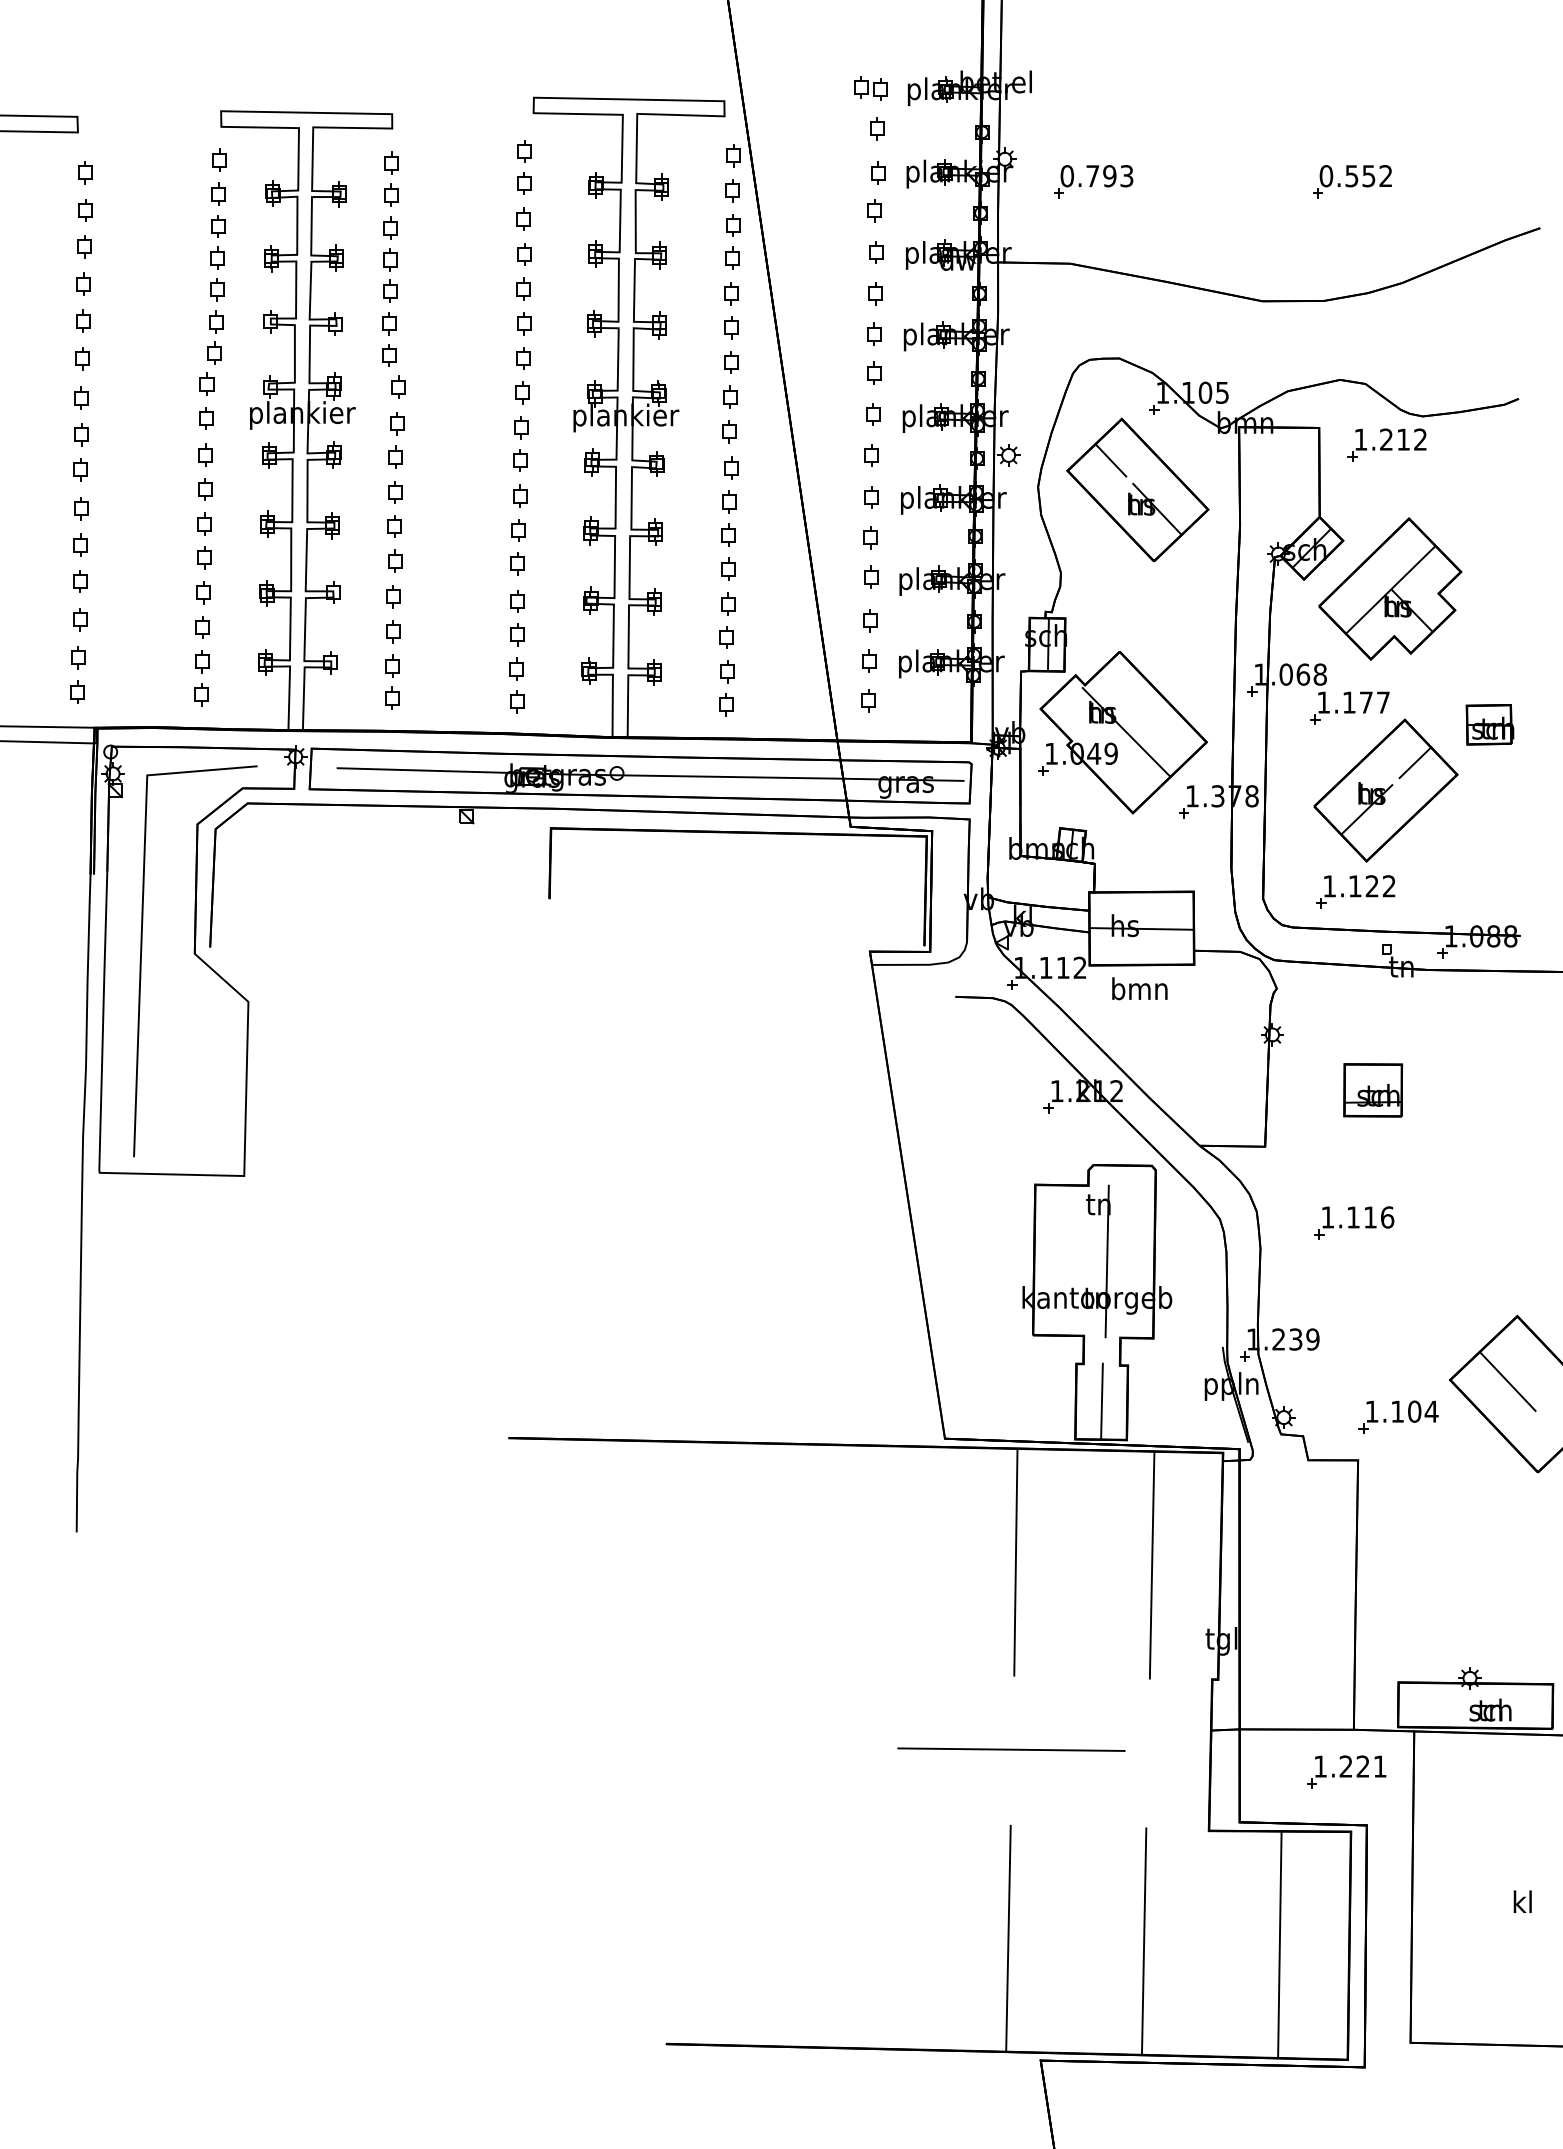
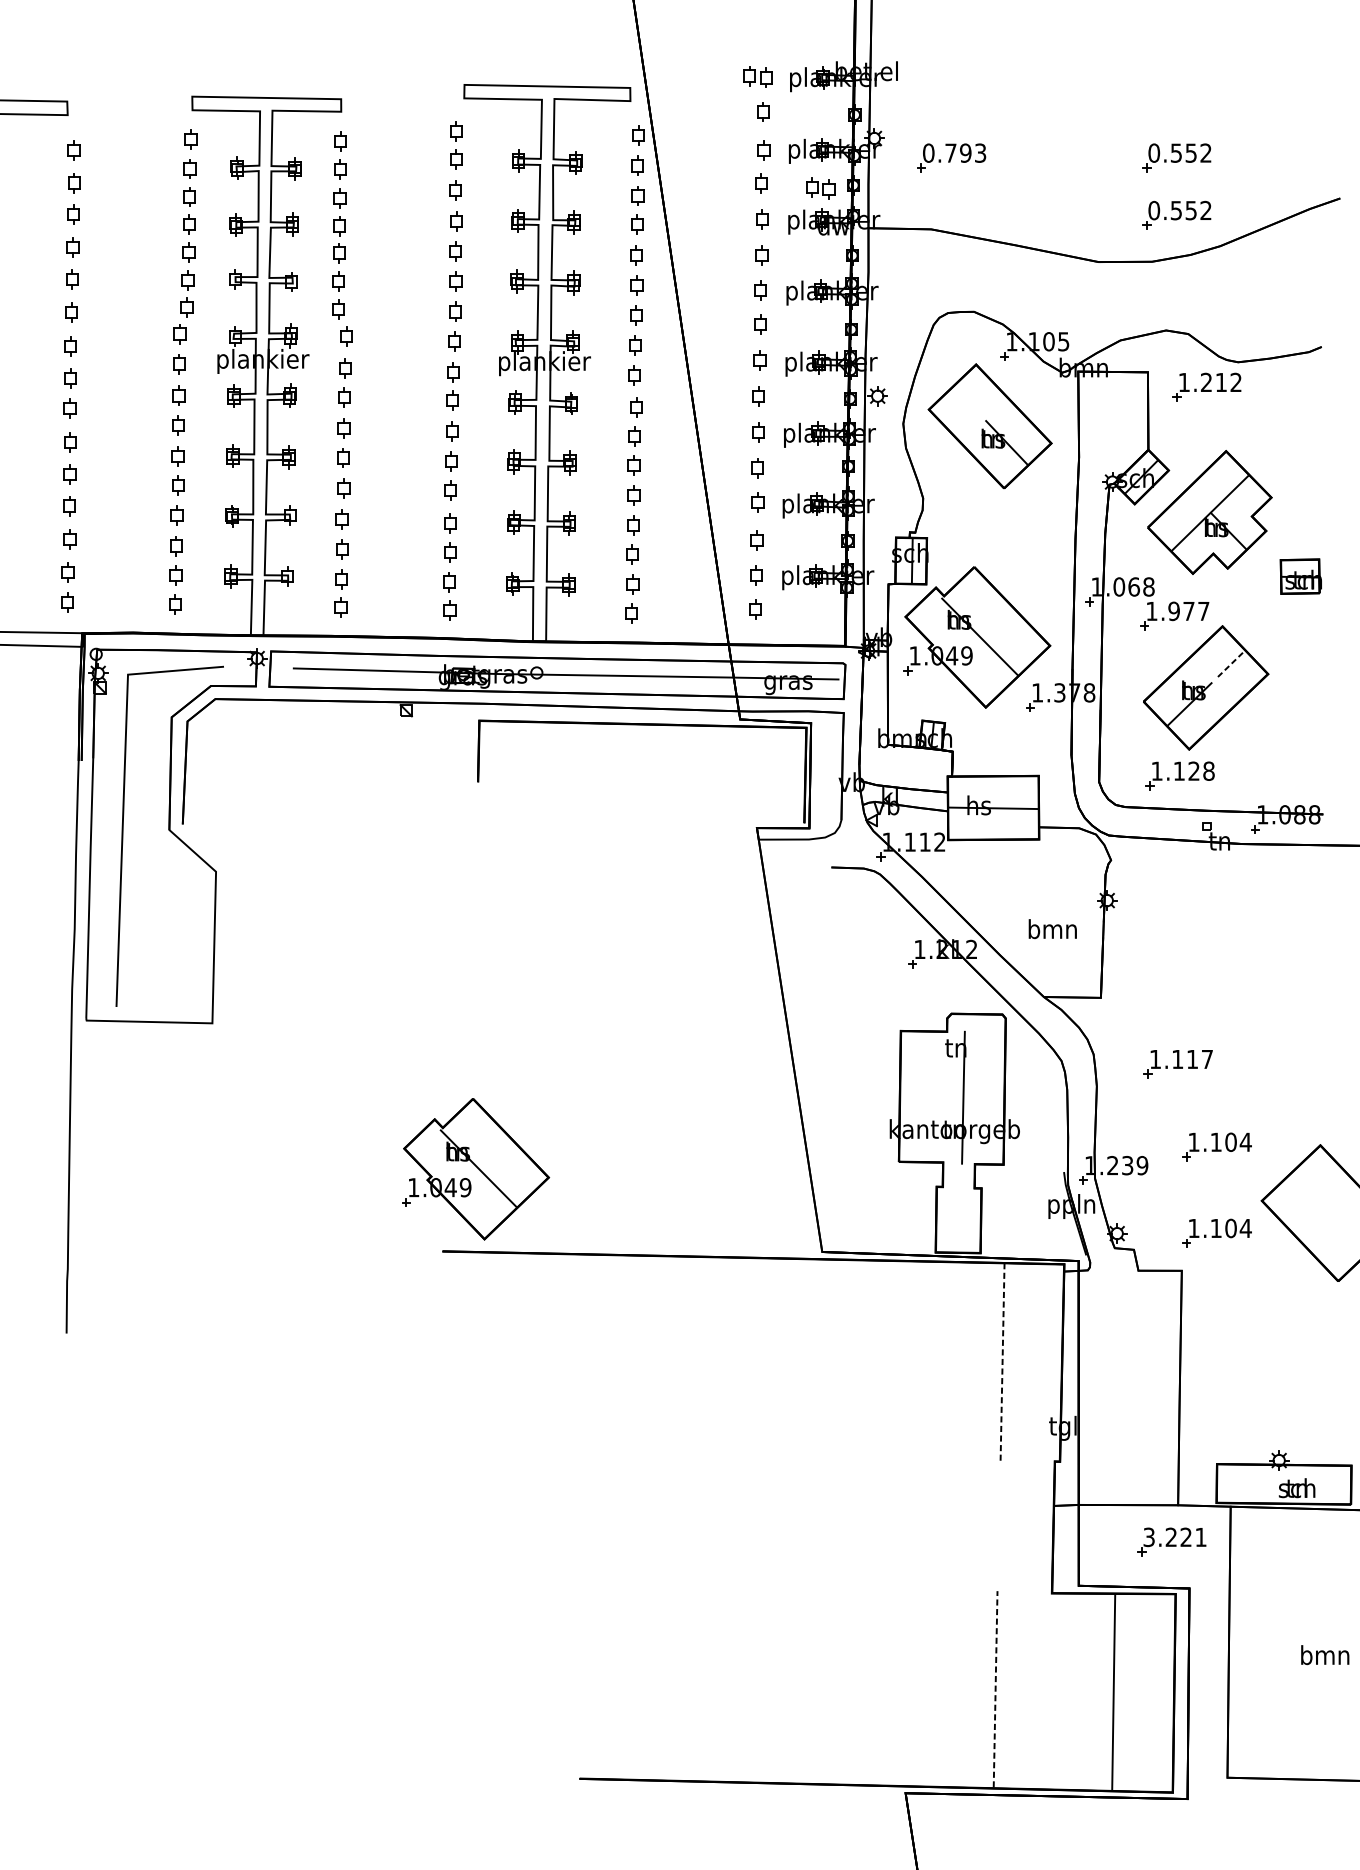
part: (942, 216) -> (820, 188), added
part: (1352, 247) -> (1176, 215), added
line: (1111, 460) -> (967, 400), removed
text: (1348, 702) -> (1173, 611), 1.177 -> 1.977
part: (1489, 724) -> (1300, 576), moved
line: (1415, 763) -> (1231, 664), solid -> dashed
text: (1388, 886) -> (1208, 771), 1.122 -> 1.128
text: (1139, 988) -> (1052, 928), moved
part: (1373, 1090) -> (1195, 948), removed
text: (1387, 1217) -> (1207, 1059), 1.116 -> 1.117
part: (1398, 1317) -> (1216, 1146), added
part: (546, 1343) -> (475, 1169), added
line: (1507, 1381) -> (1311, 1202), removed
line: (1101, 1400) -> (958, 1218), removed
line: (1015, 1562) -> (883, 1359), removed
line: (1152, 1564) -> (1002, 1361), solid -> dashed
line: (1011, 1749) -> (880, 1522), removed
text: (1320, 1766) -> (1149, 1537), 1.221 -> 3.221
text: (1522, 1901) -> (1324, 1654), kl -> bmn
line: (1008, 1937) -> (877, 1686), removed
line: (1144, 1941) -> (995, 1689), solid -> dashed

